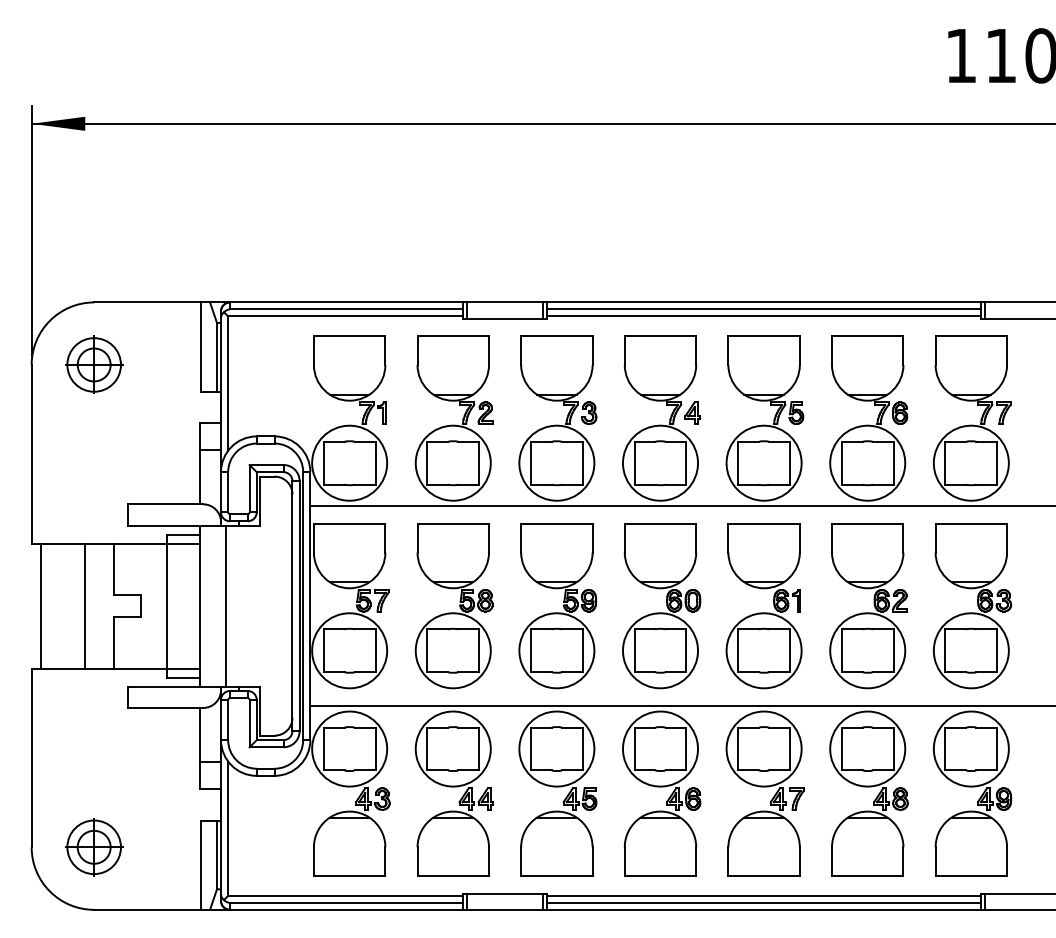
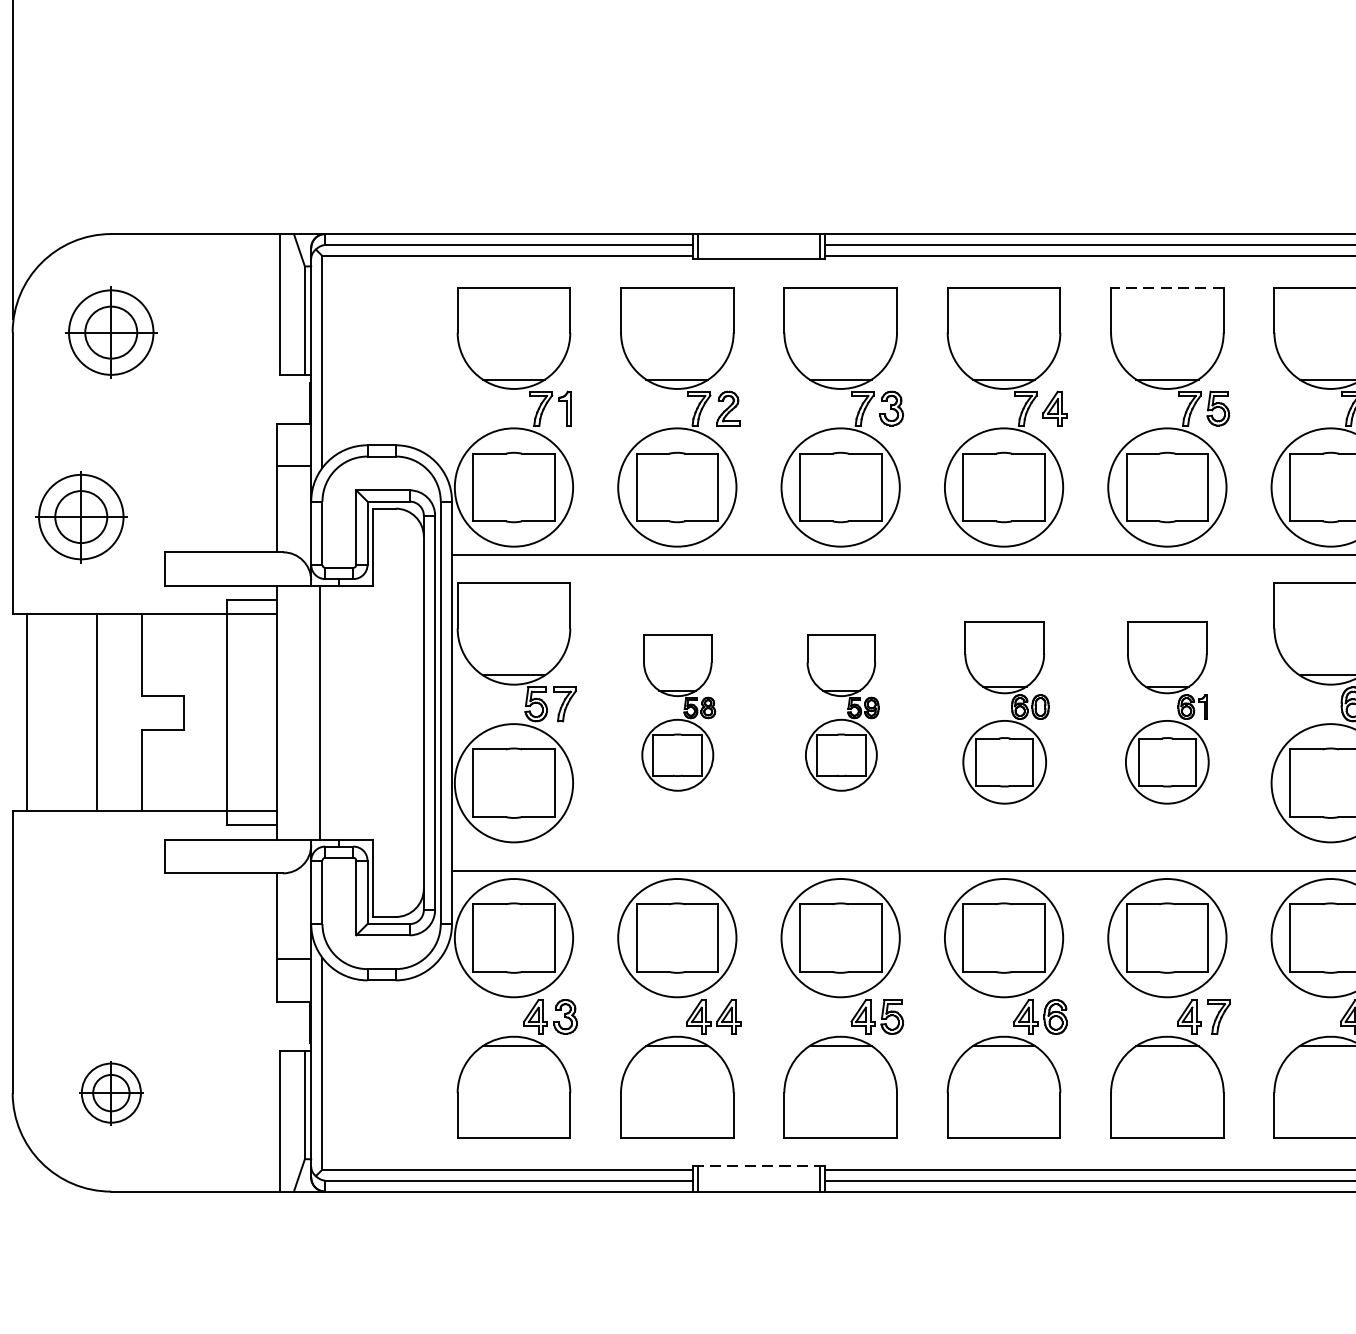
line: (764, 336) -> (1167, 287), solid -> dashed
part: (75, 481) -> (81, 516), added
part: (453, 606) -> (677, 713), size x0.6
part: (557, 606) -> (841, 713), size x0.6
part: (661, 606) -> (1005, 713), size x0.7
part: (763, 606) -> (1166, 713), size x0.7
part: (94, 847) -> (111, 1093), size x0.7
line: (505, 893) -> (759, 1165), solid -> dashed

